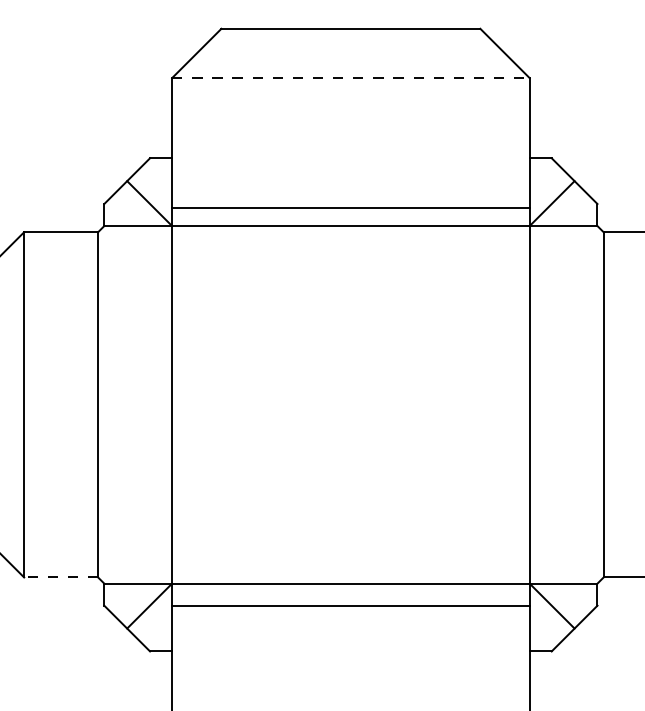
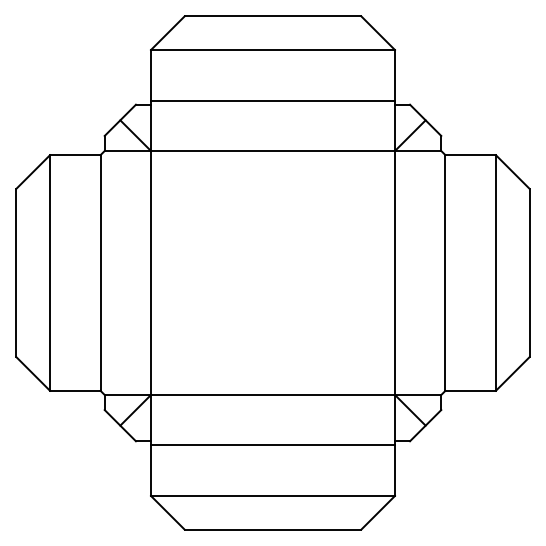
line: (351, 78) -> (273, 50), dashed -> solid
line: (350, 207) -> (272, 100), moved
line: (60, 577) -> (74, 390), dashed -> solid
line: (350, 606) -> (272, 445), moved

